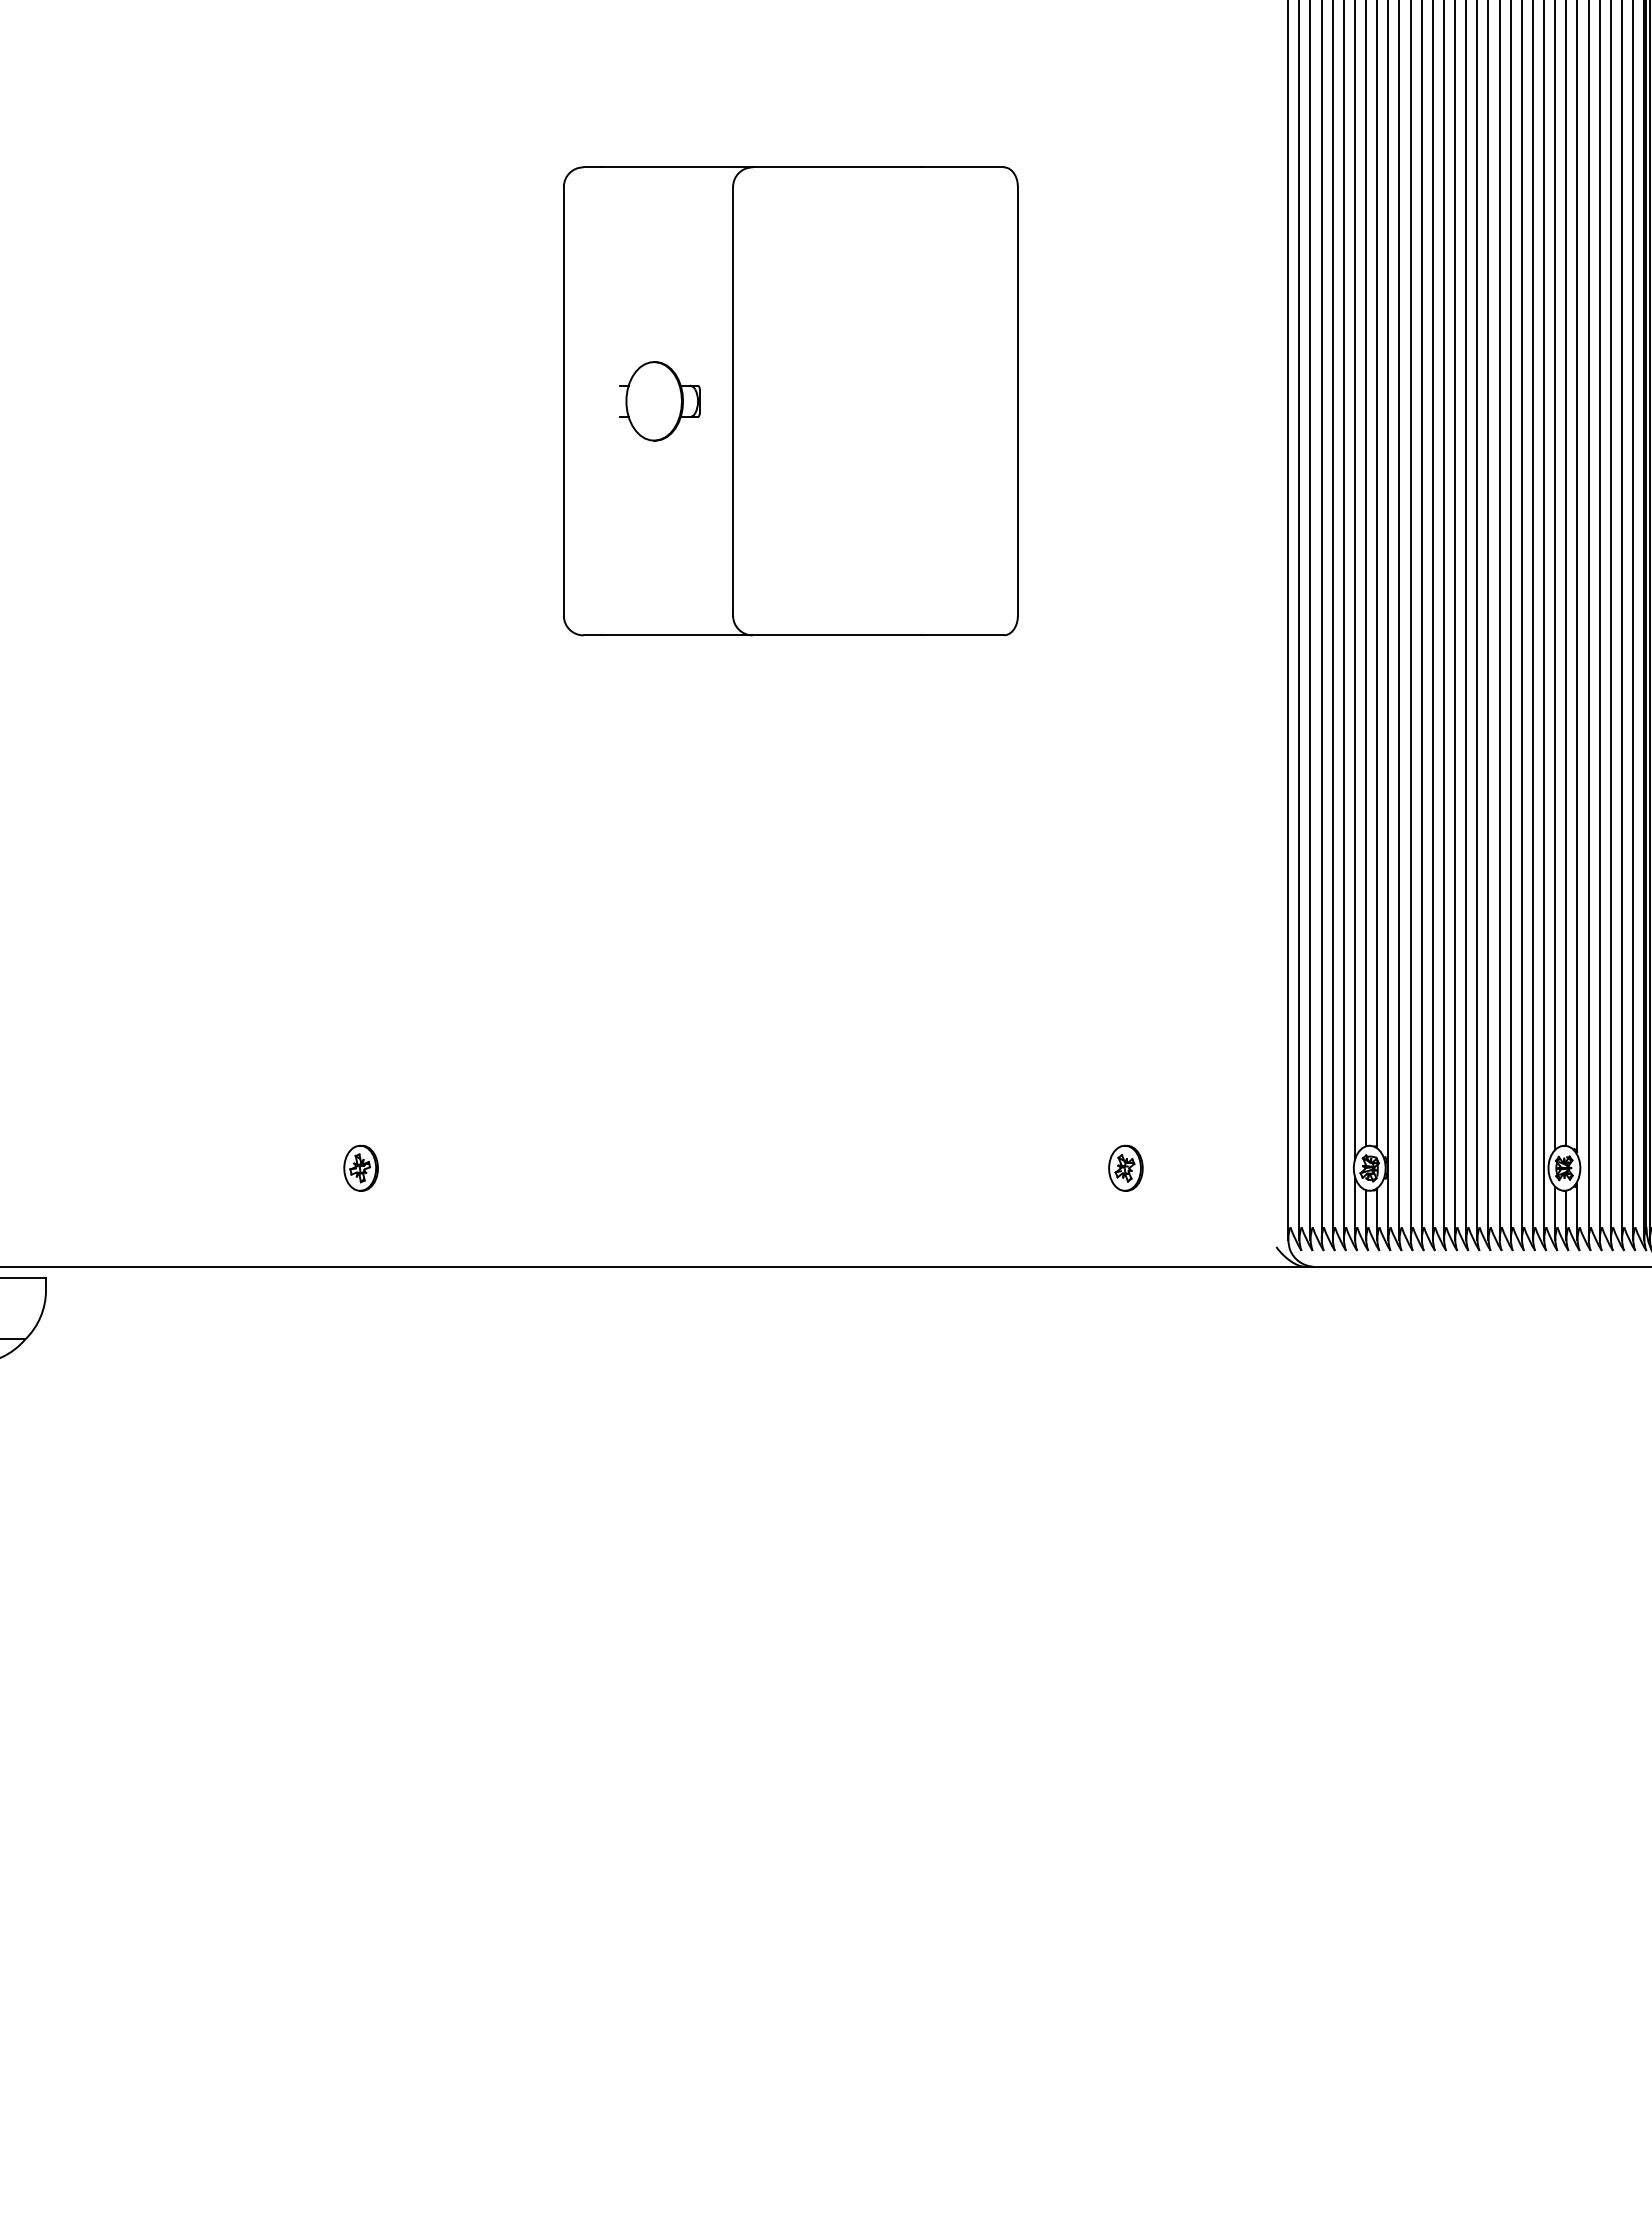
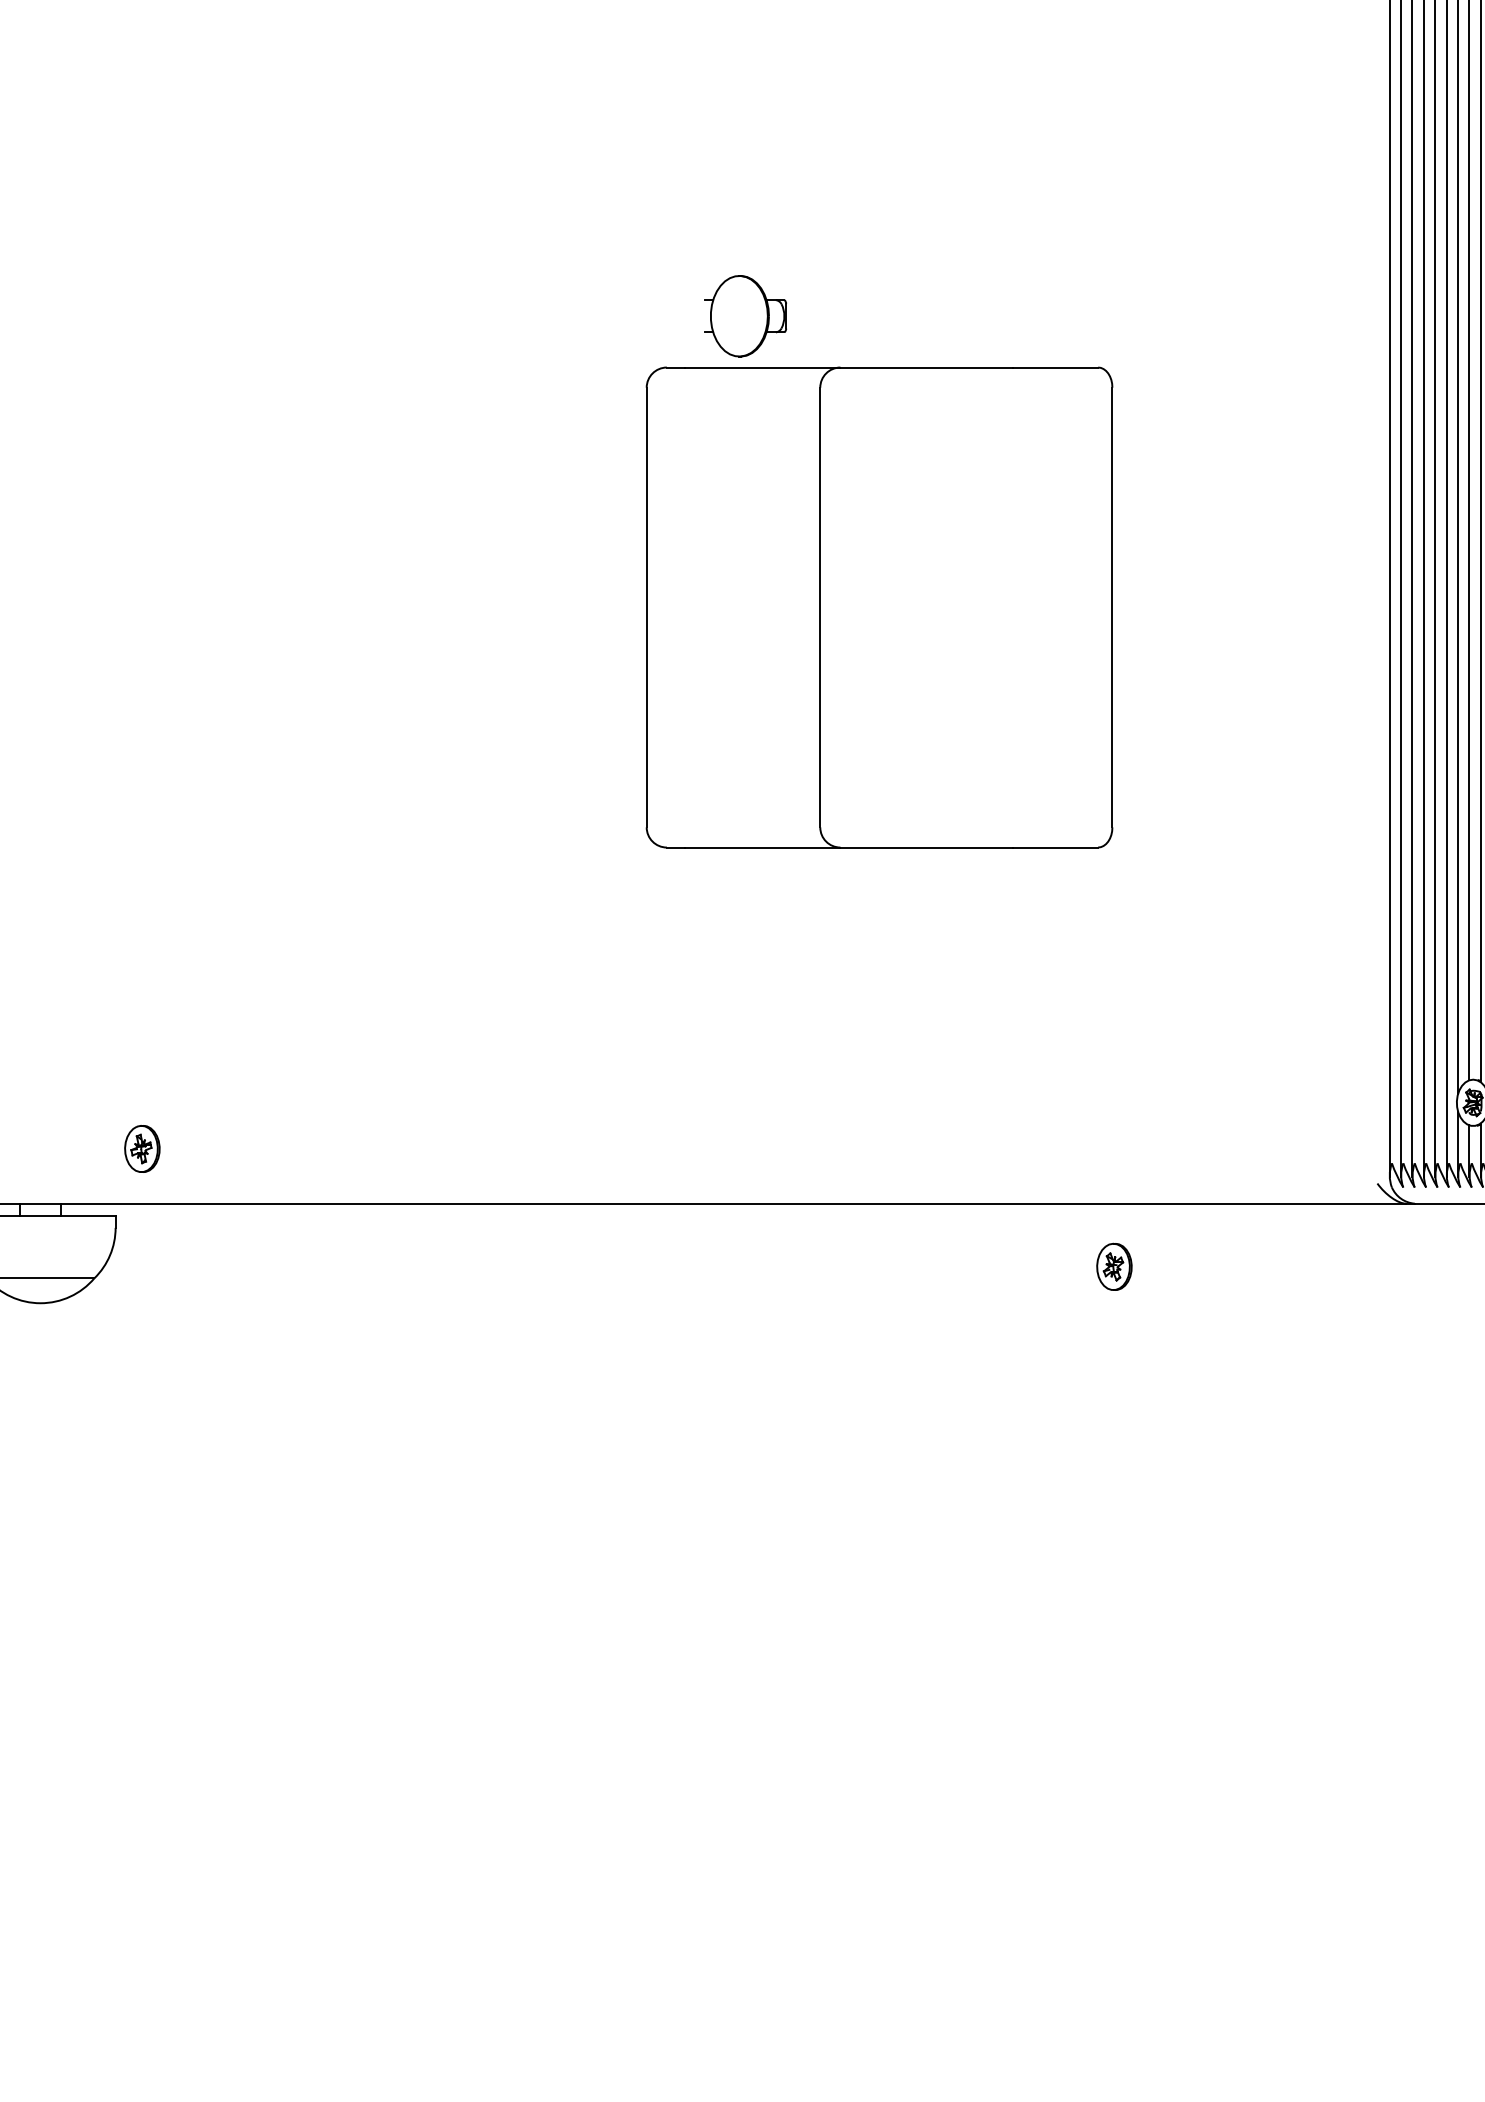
part: (790, 401) -> (879, 607), moved
part: (360, 1167) -> (141, 1148), moved
part: (1125, 1167) -> (1114, 1266), moved

